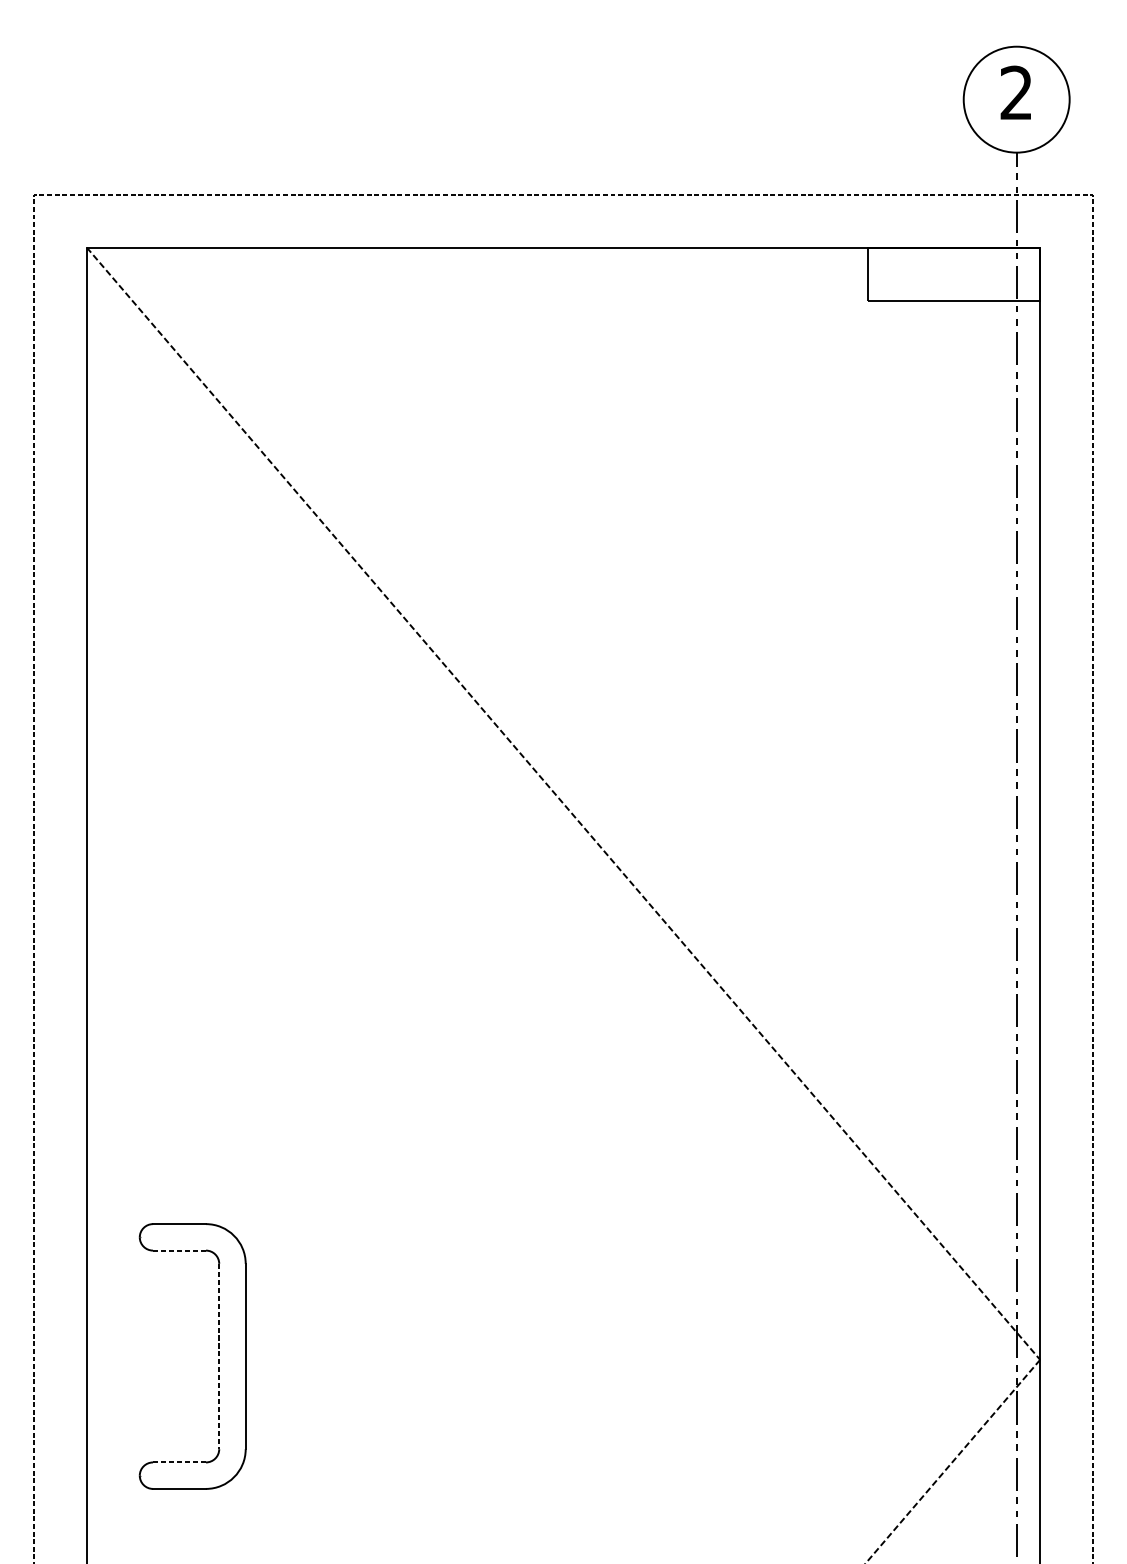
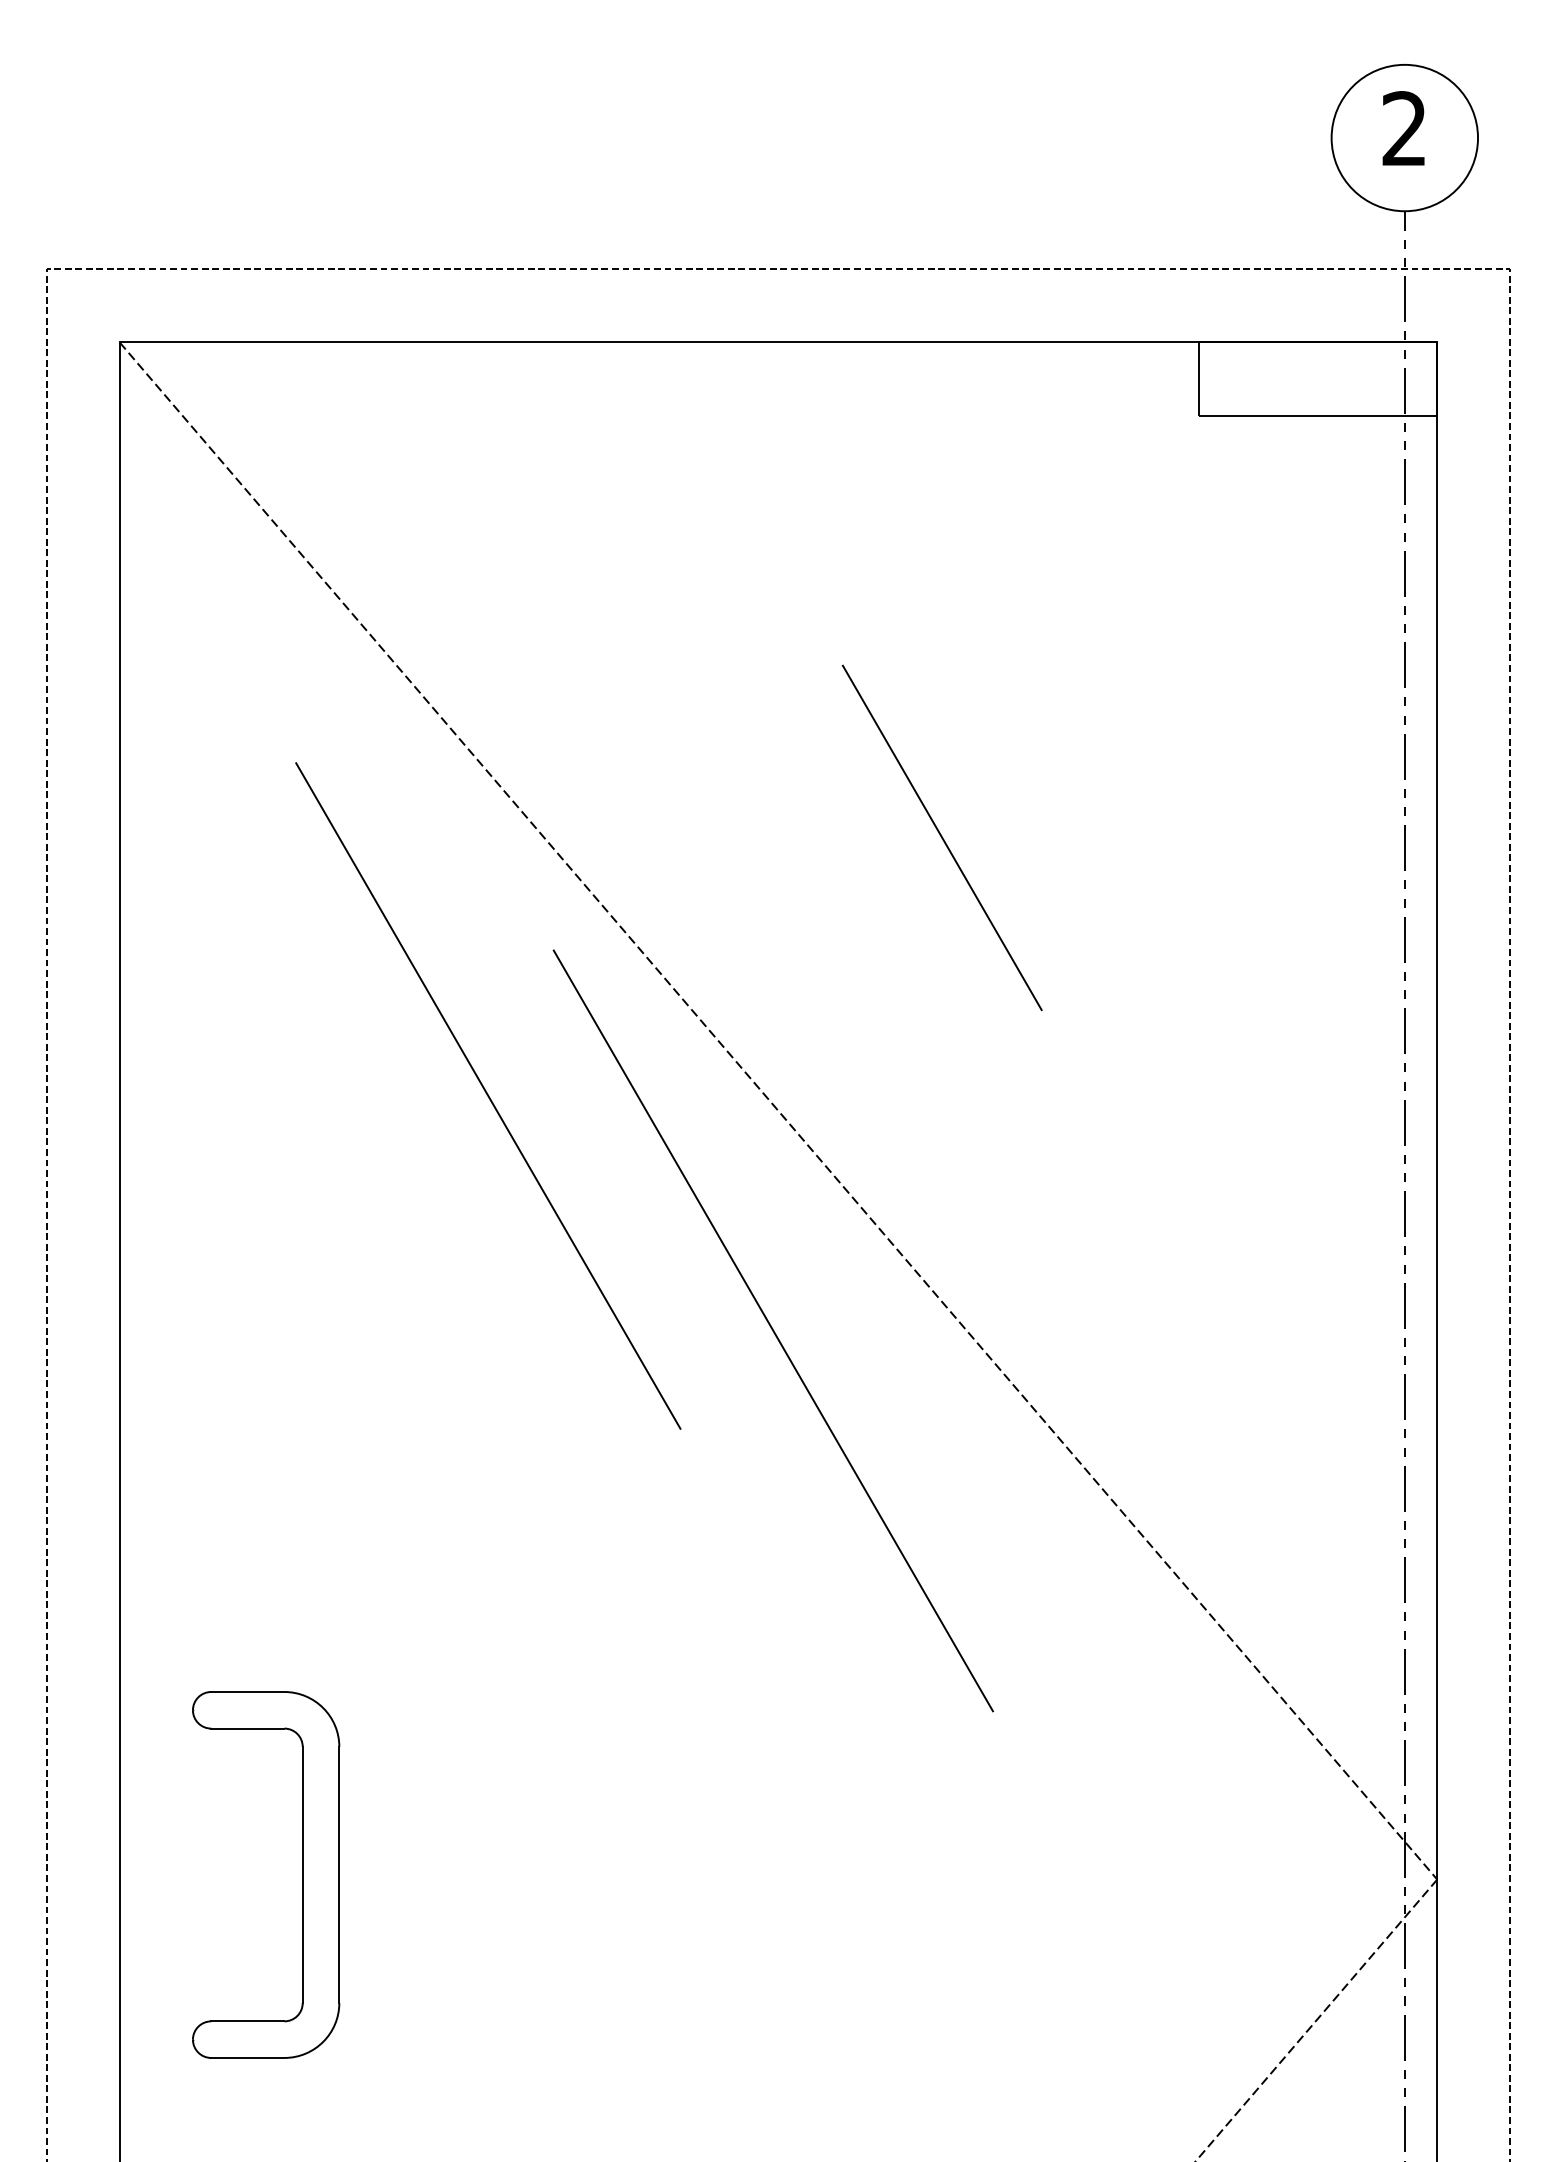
line: (681, 605) -> (941, 837), added
line: (353, 792) -> (488, 1095), added
line: (559, 962) -> (772, 1330), added
line: (179, 1250) -> (247, 1728), dashed -> solid
line: (219, 1356) -> (302, 1875), dashed -> solid
line: (179, 1462) -> (247, 2021), dashed -> solid

